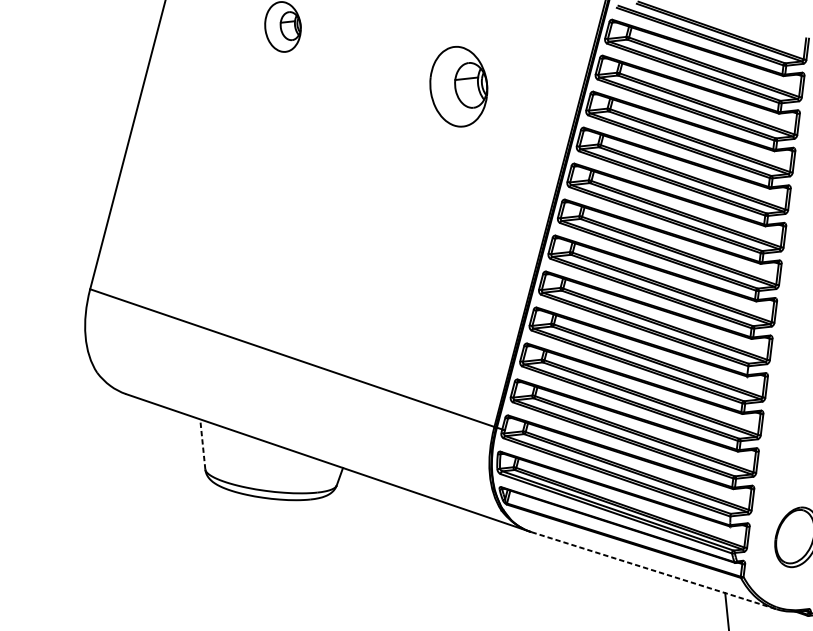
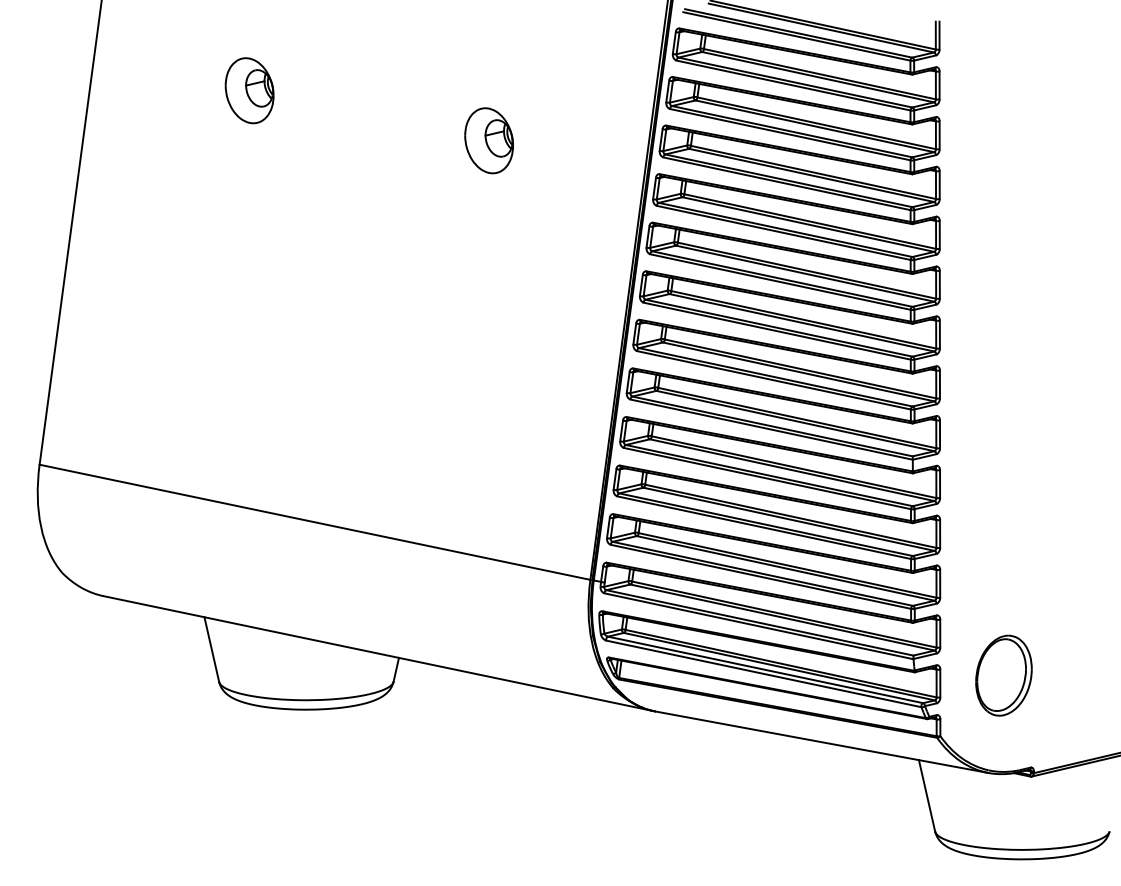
part: (458, 86) -> (488, 140), size x0.62
line: (202, 444) -> (211, 649), dashed -> solid
line: (654, 570) -> (822, 742), dashed -> solid

